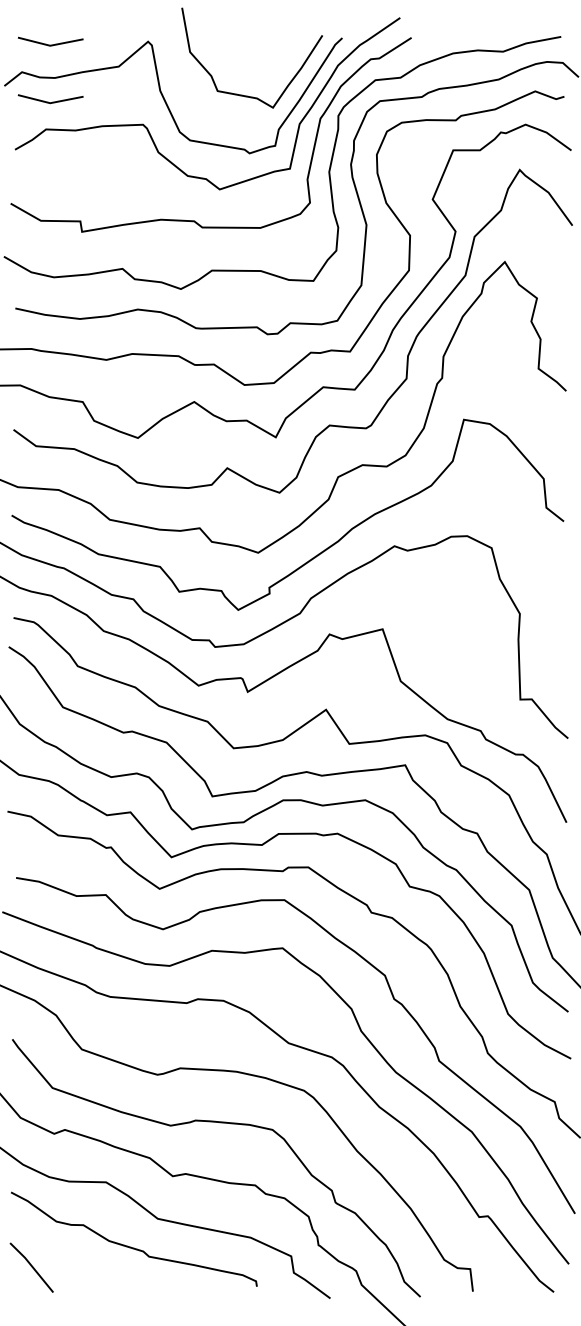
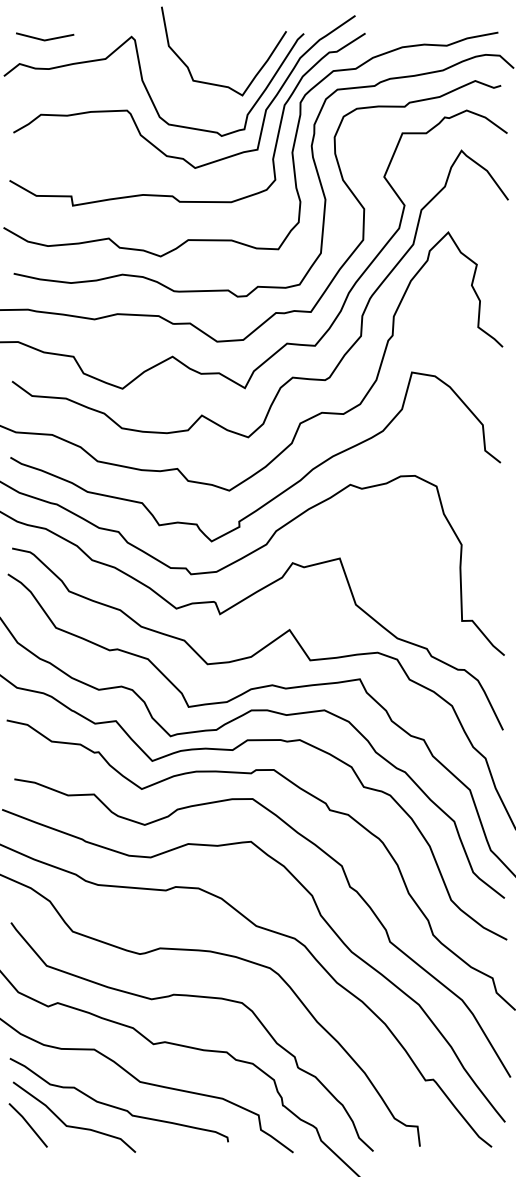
line: (51, 102) -> (45, 90), removed
curve: (80, 1267) -> (71, 1125), added

